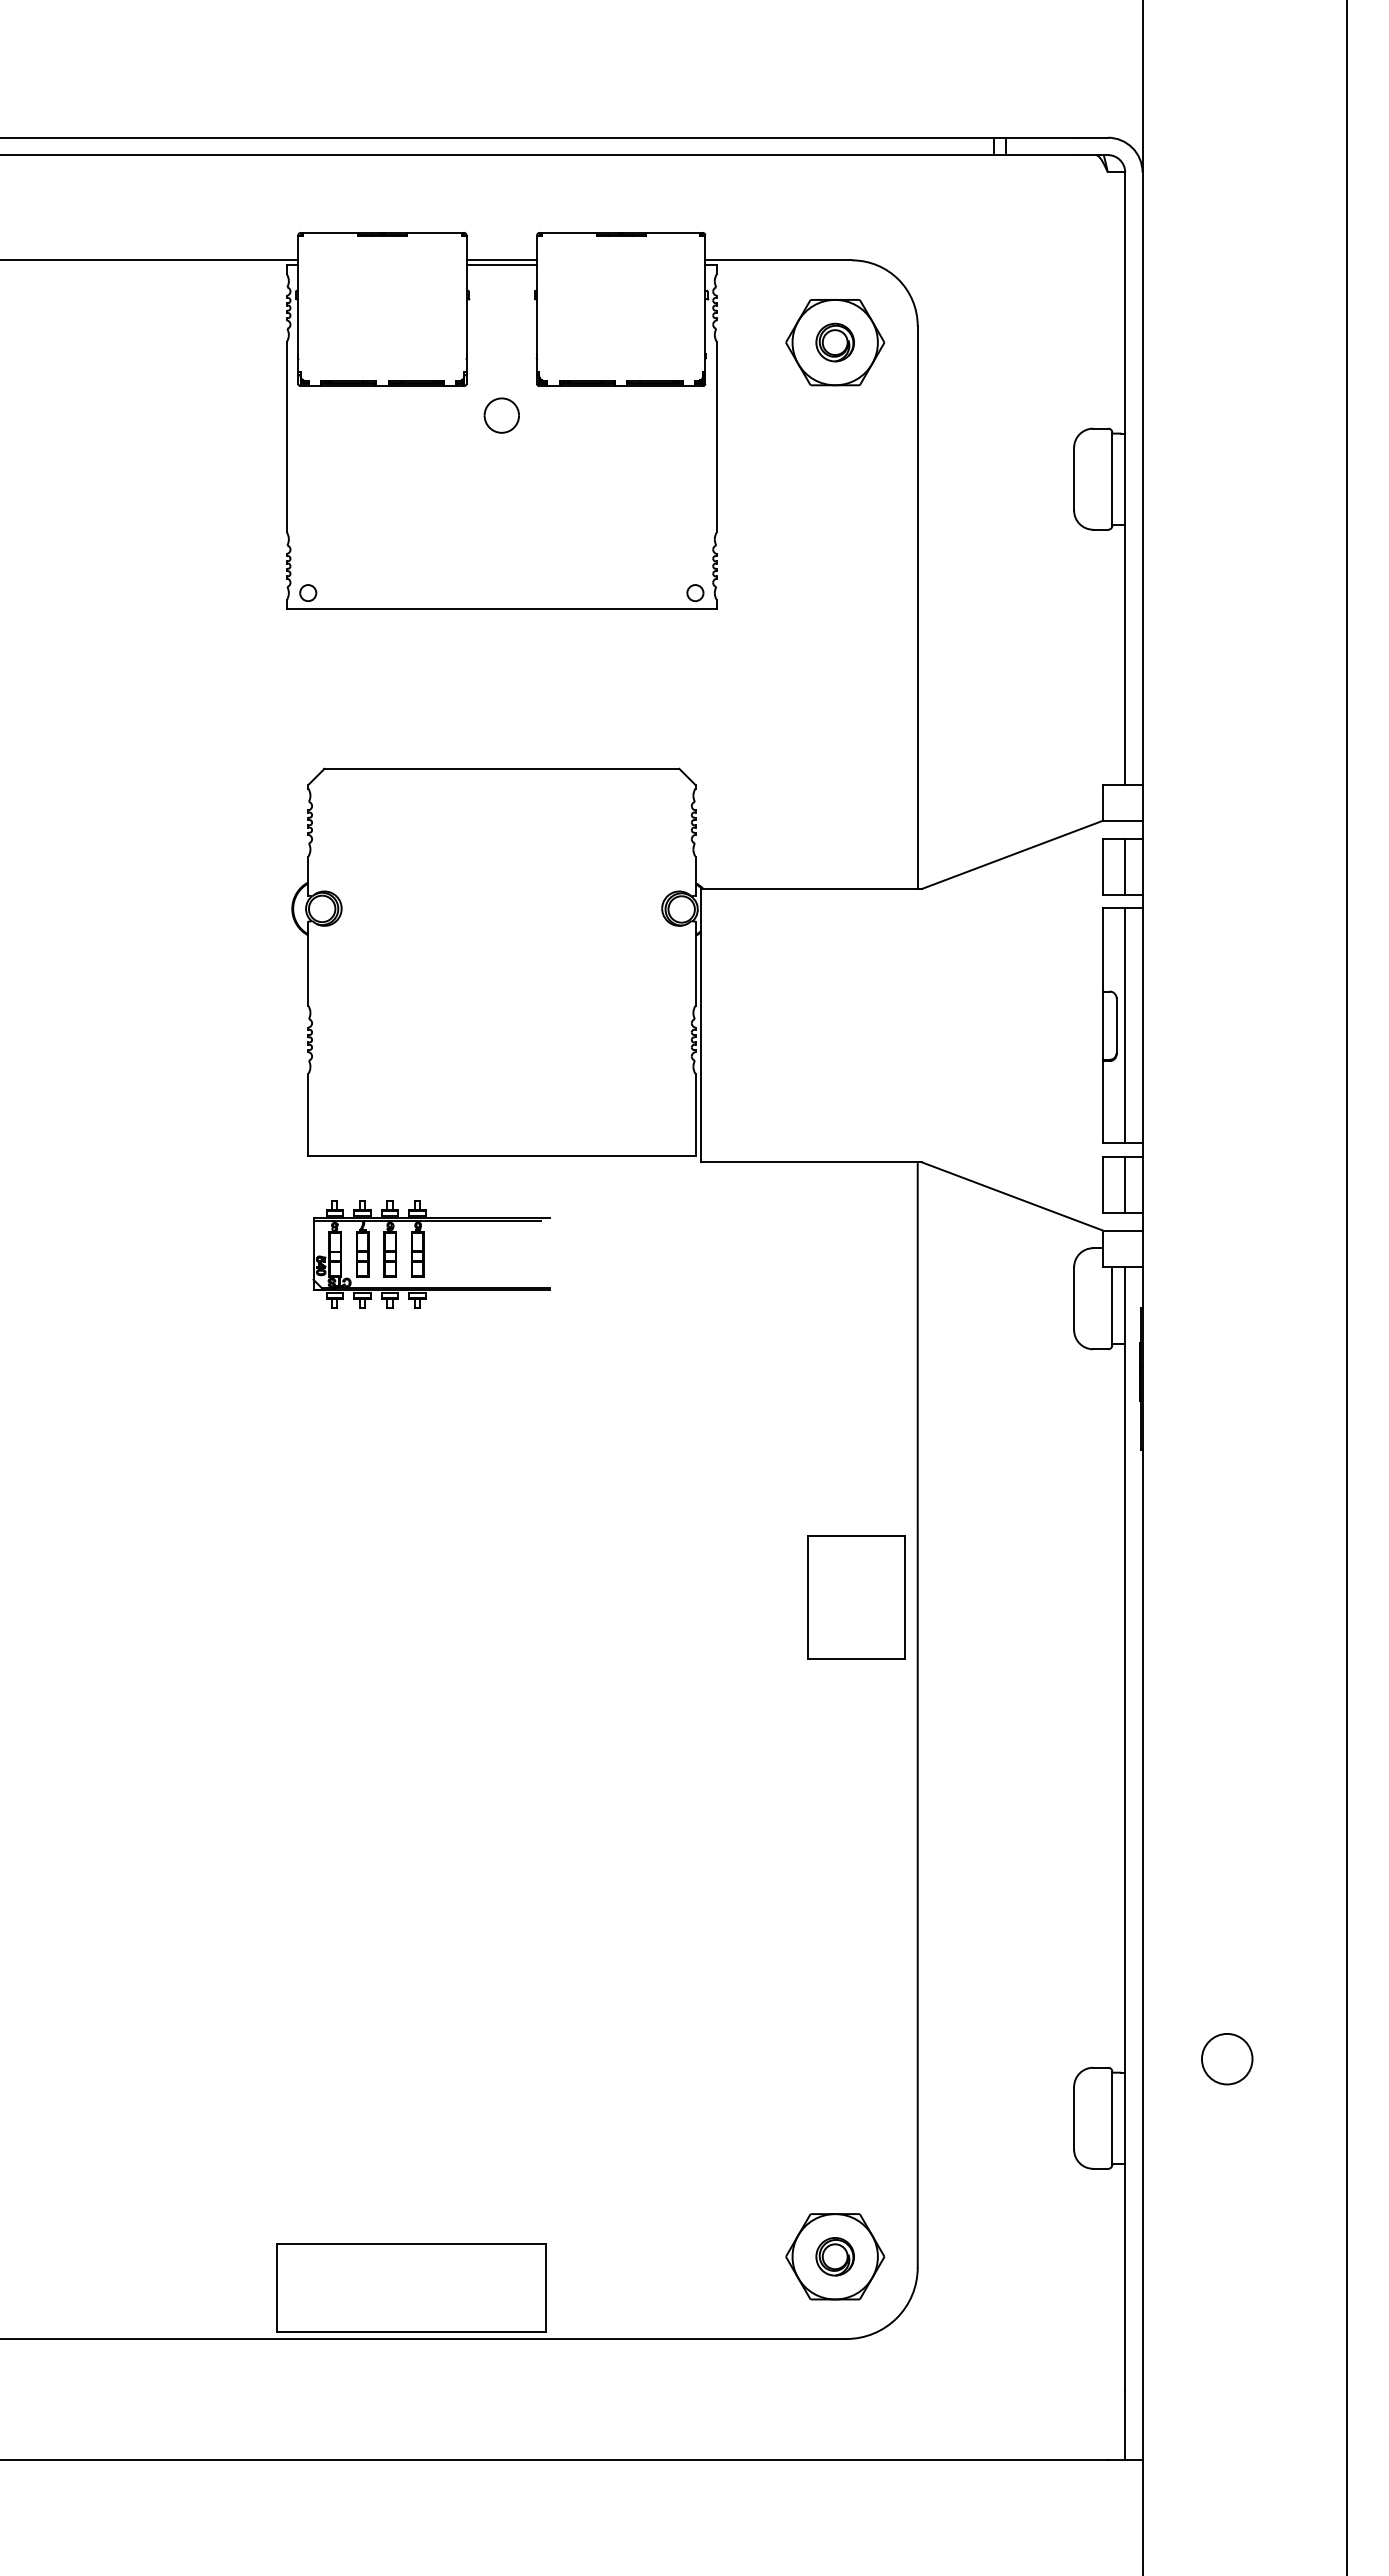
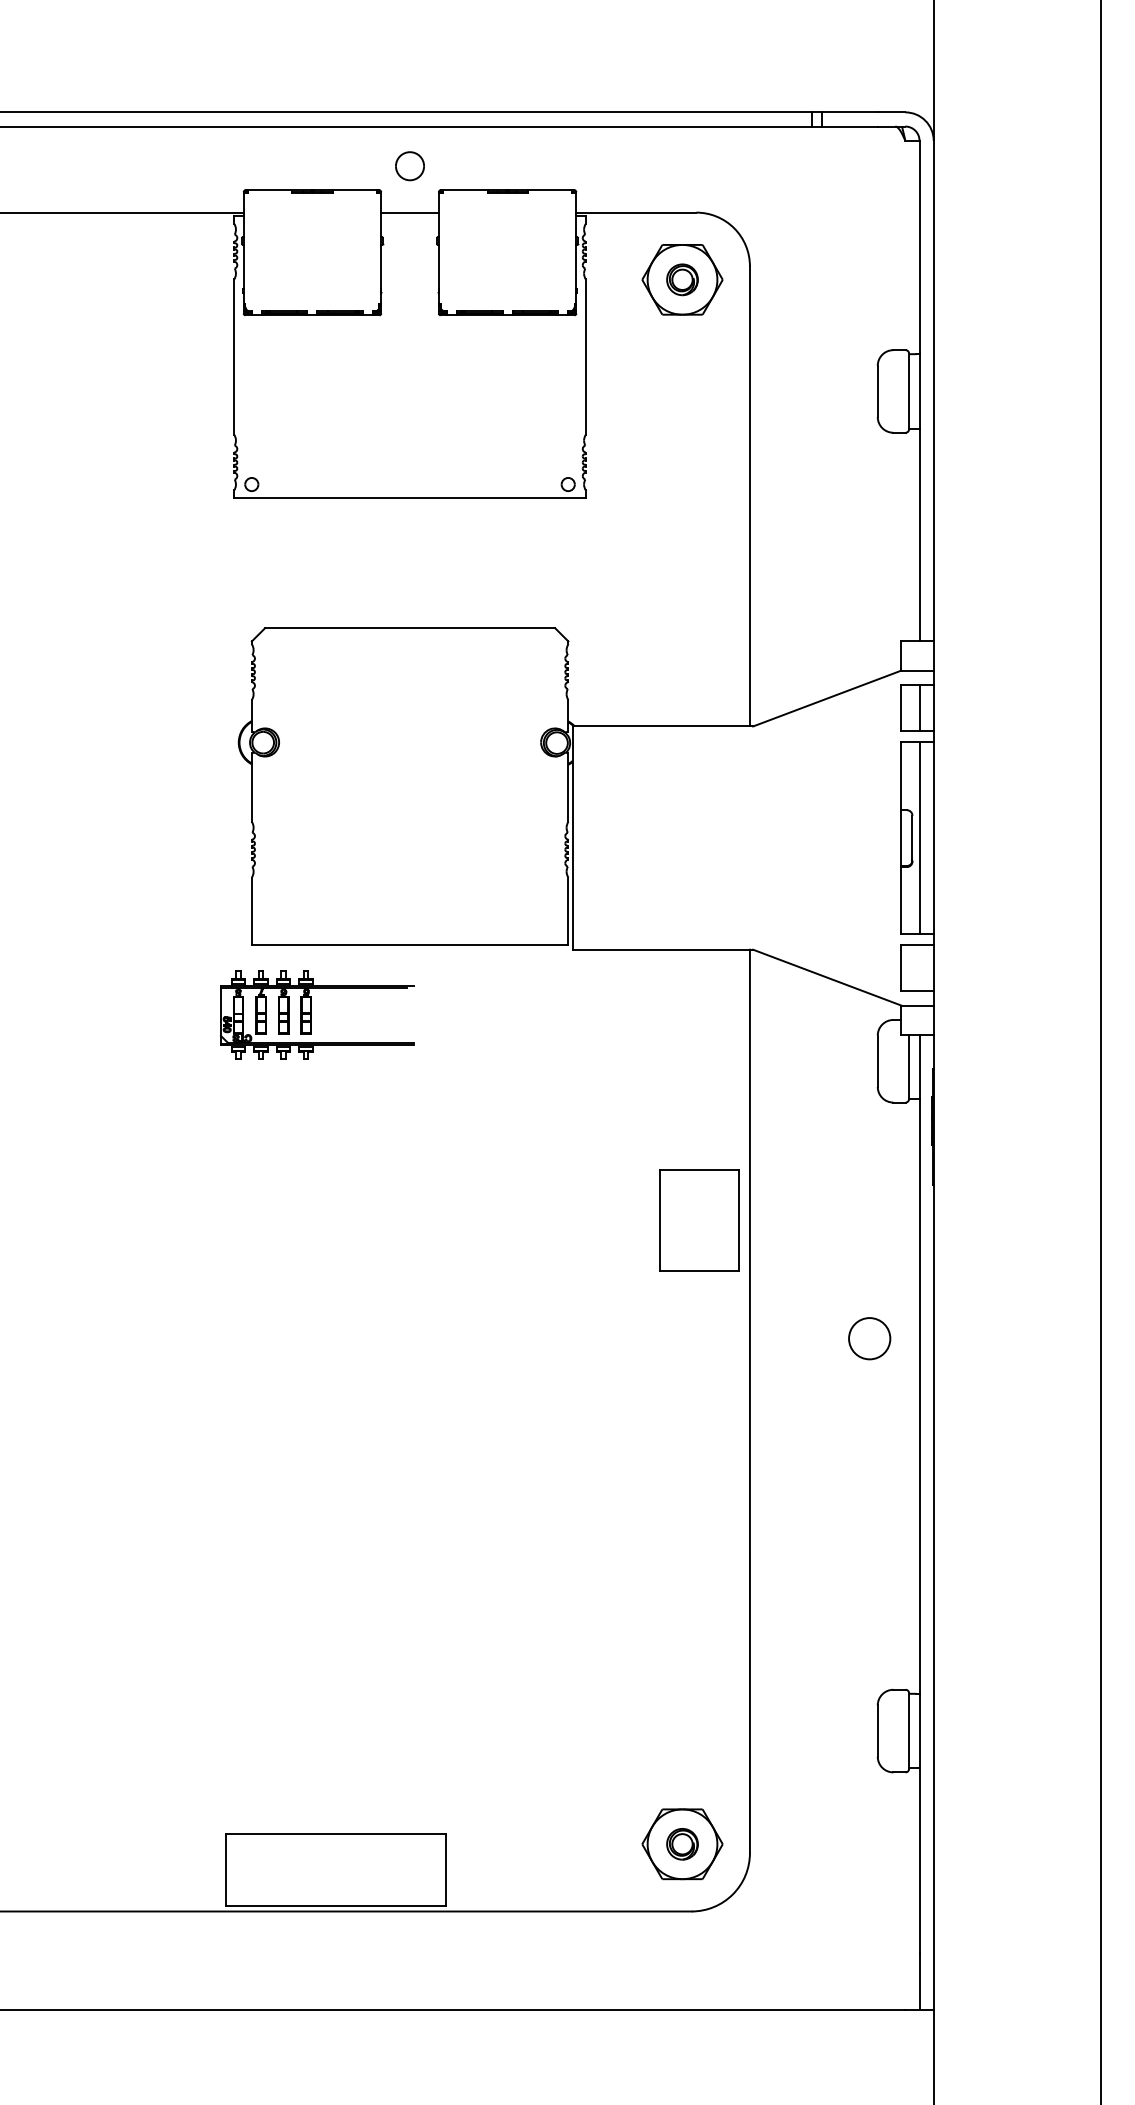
line: (501, 265) -> (409, 216), removed
part: (501, 415) -> (409, 166), moved
line: (1125, 1184) -> (919, 967), removed
part: (424, 1254) -> (311, 1015), moved
part: (856, 1597) -> (699, 1220), moved
circle: (1227, 2059) -> (869, 1338), moved

